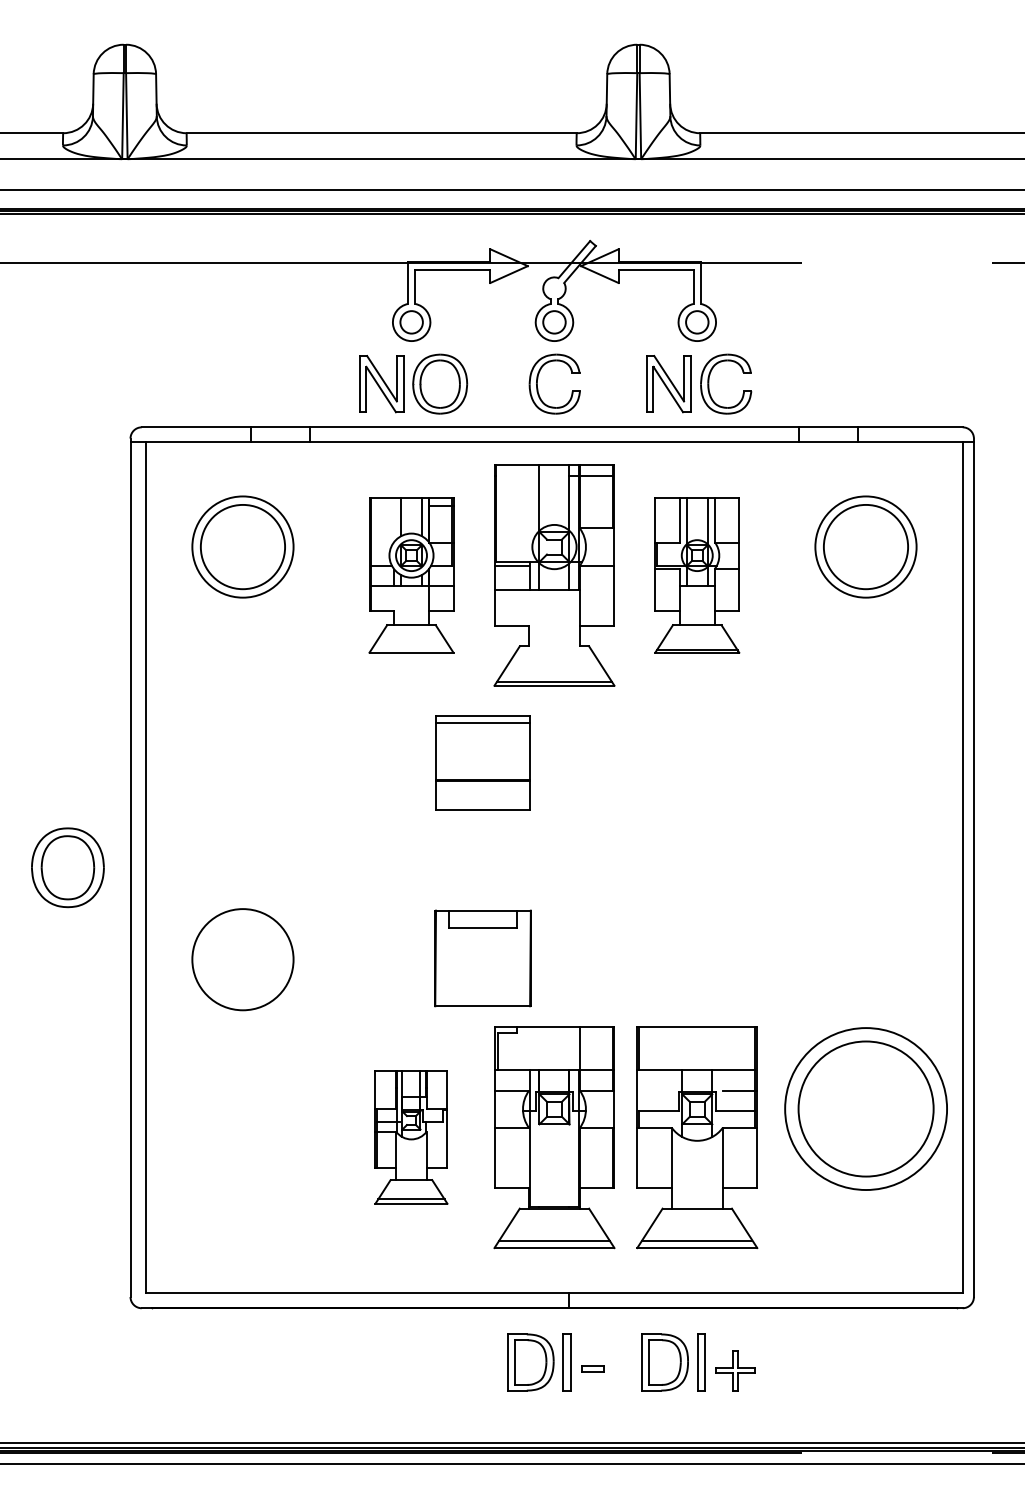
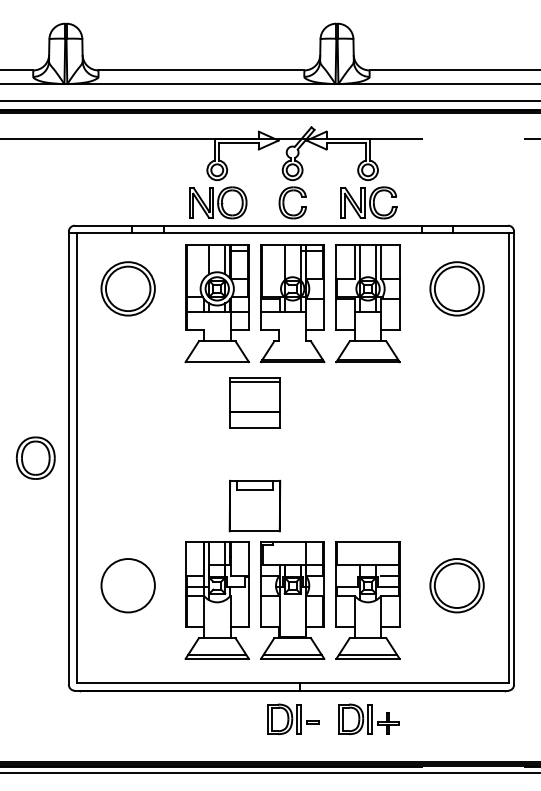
part: (410, 574) -> (216, 303), size x1.43
part: (696, 574) -> (367, 303), size x1.43
circle: (241, 959) -> (127, 585), moved
part: (864, 1108) -> (456, 585), size x0.62
part: (410, 1137) -> (216, 600), size x1.67

